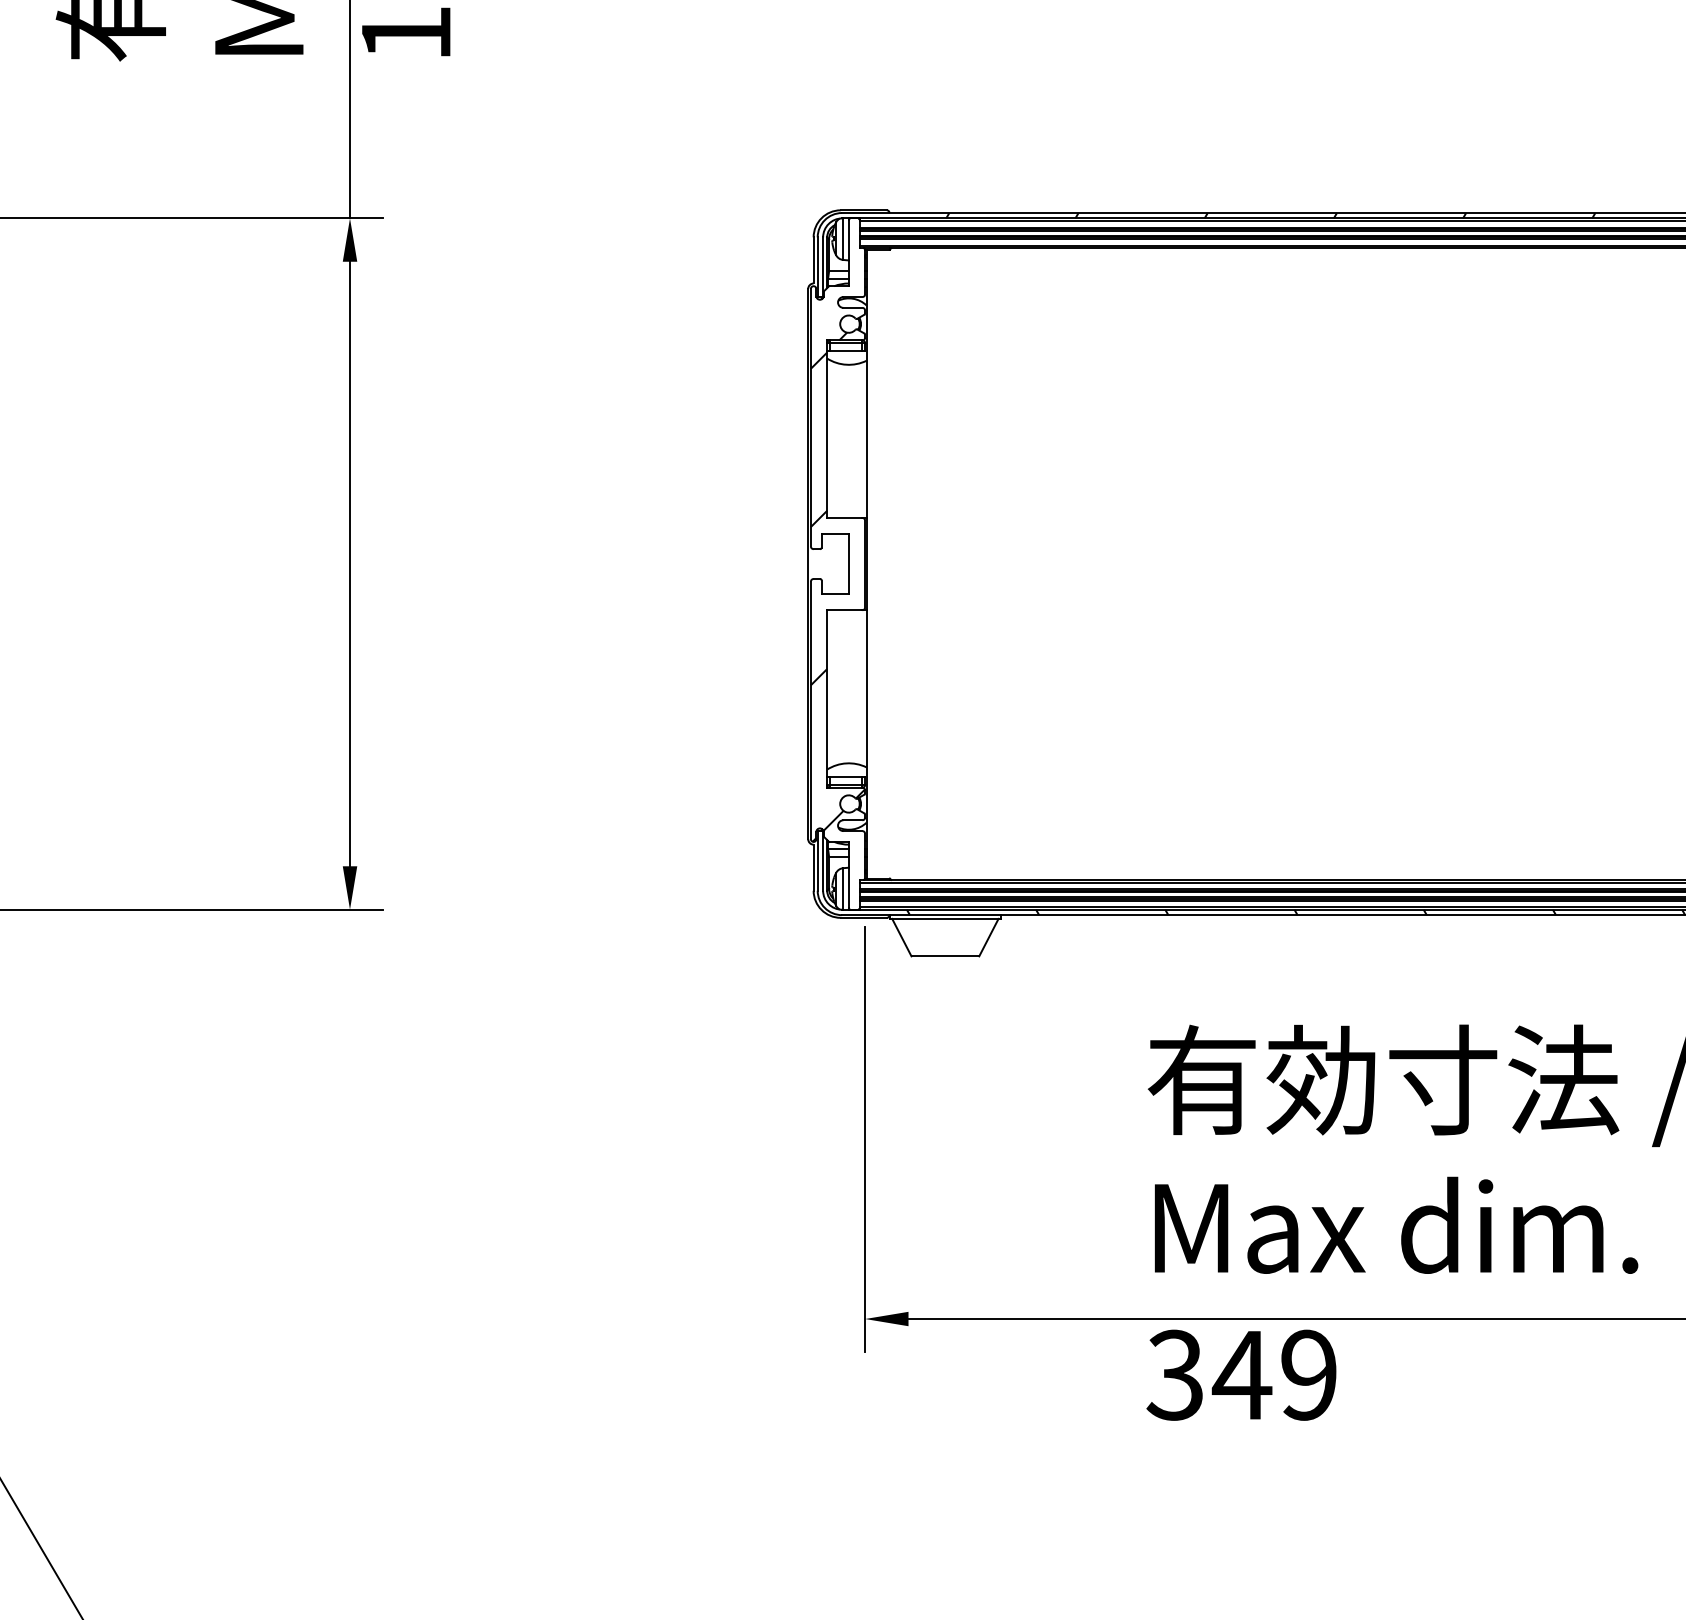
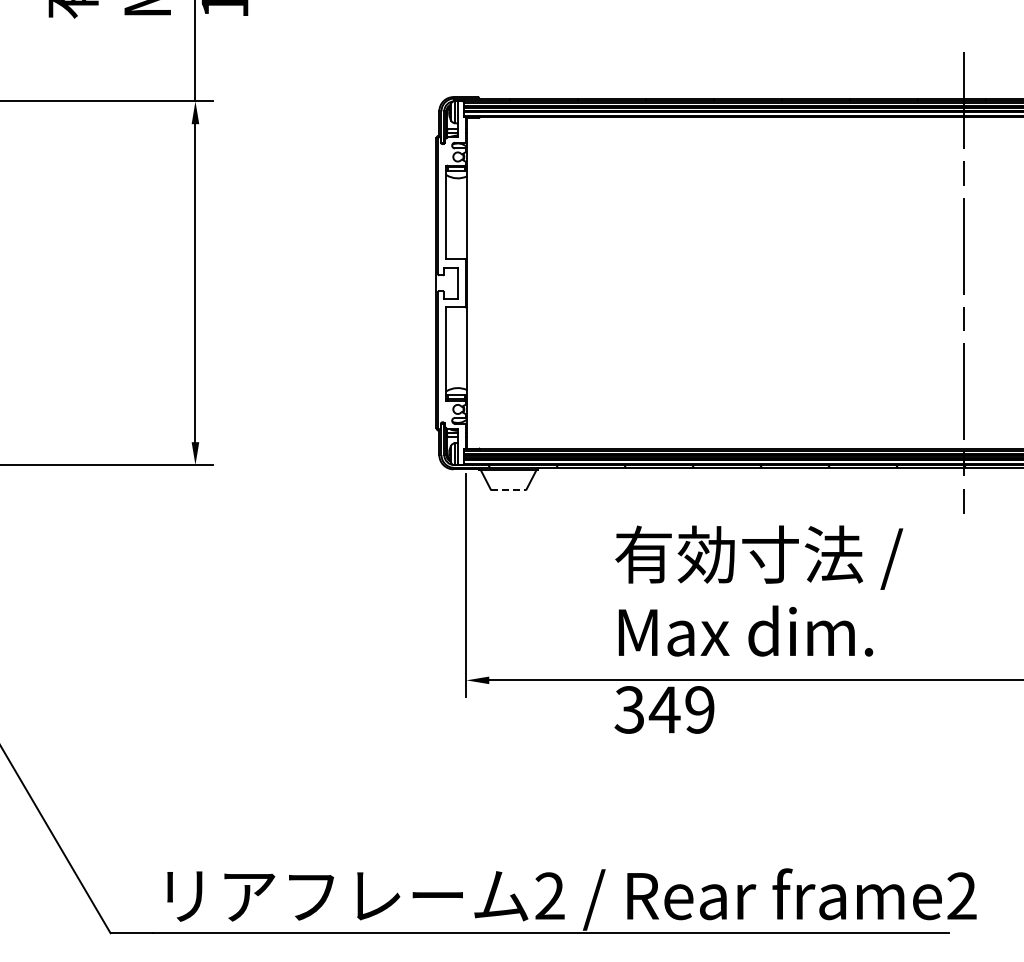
hatch: (836, 583) -> (451, 293), removed
line: (945, 956) -> (508, 489), solid -> dashed

